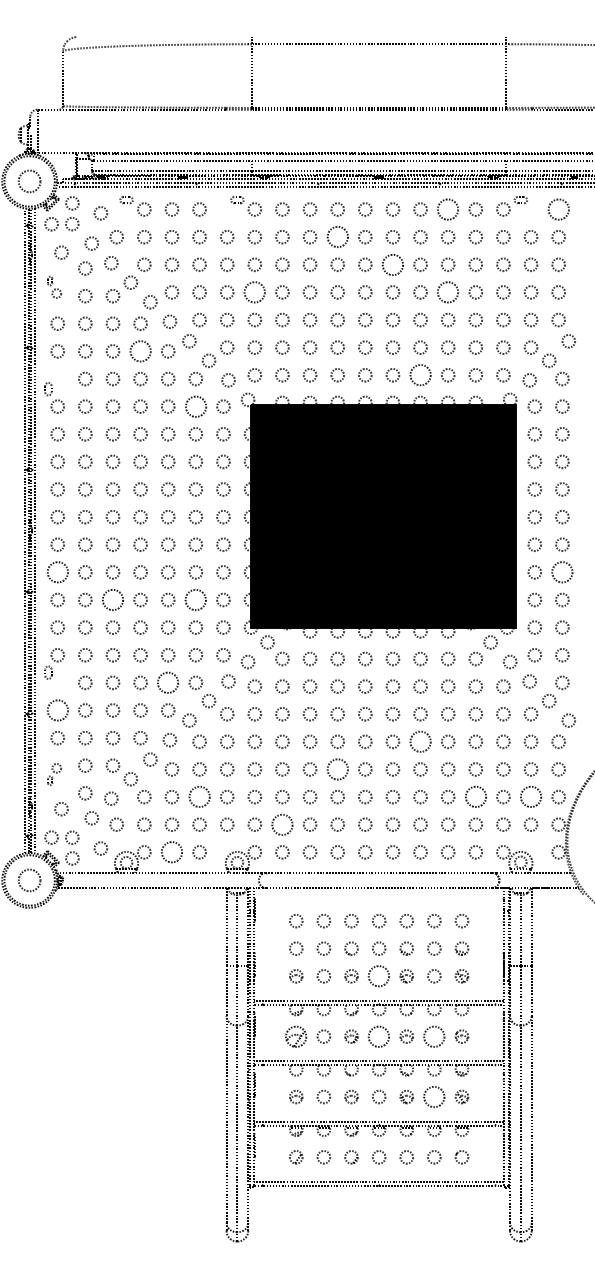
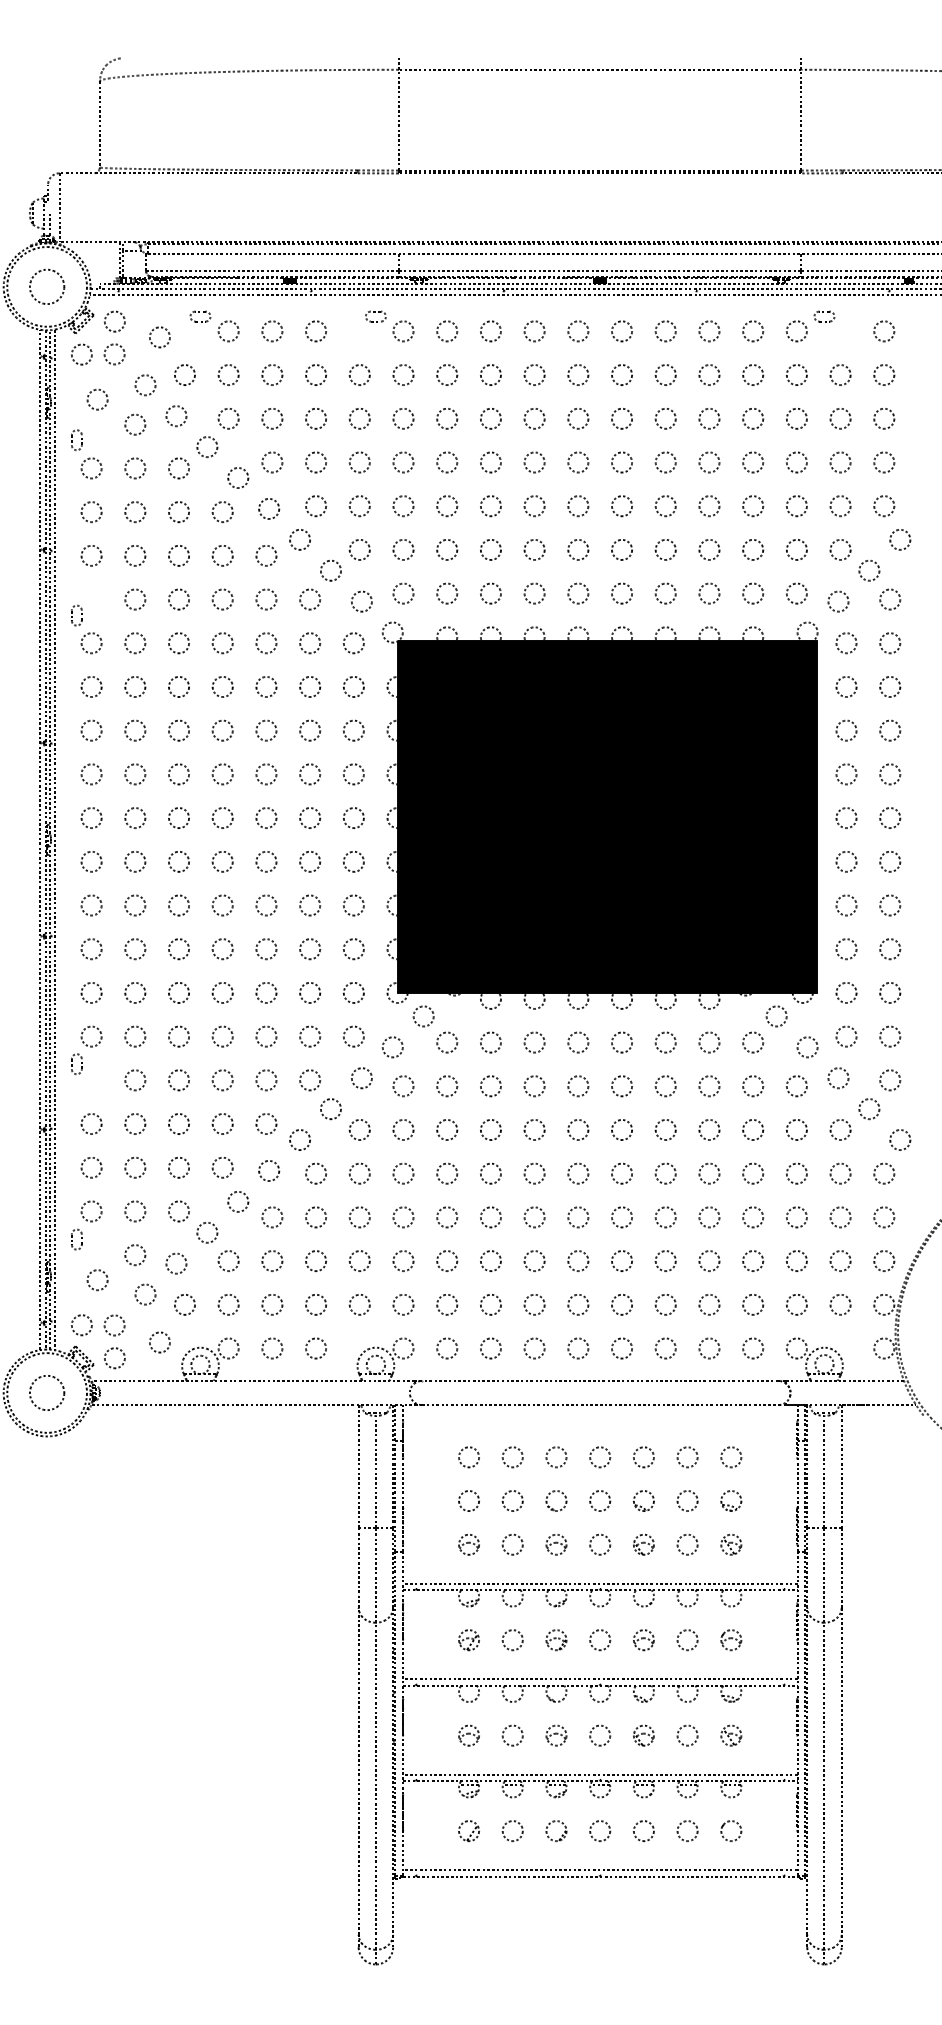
circle: (448, 209) -> (709, 331), size x0.62
circle: (558, 209) -> (884, 331), size x0.62
circle: (337, 237) -> (534, 375), size x0.62
circle: (392, 264) -> (621, 418), size x0.62
part: (54, 287) -> (86, 454), size x1.43
circle: (254, 292) -> (402, 462), size x0.62
circle: (448, 292) -> (709, 462), size x0.62
circle: (140, 351) -> (222, 555), size x0.62
circle: (420, 375) -> (665, 593), size x0.62
circle: (195, 406) -> (309, 643), size x0.62
circle: (57, 572) -> (91, 905), size x0.62
circle: (562, 572) -> (890, 905), size x0.62
circle: (112, 599) -> (178, 948), size x0.62
circle: (195, 599) -> (309, 948), size x0.62
circle: (168, 682) -> (266, 1079), size x0.62
circle: (57, 710) -> (91, 1124), size x0.62
circle: (420, 741) -> (665, 1173), size x0.62
circle: (337, 769) -> (534, 1217), size x0.62
part: (54, 774) -> (86, 1225), size x1.43
circle: (199, 797) -> (315, 1261), size x0.62
circle: (475, 797) -> (752, 1261), size x0.62
circle: (530, 797) -> (839, 1261), size x0.62
circle: (282, 824) -> (447, 1304), size x0.62
circle: (171, 852) -> (271, 1348), size x0.62
circle: (379, 976) -> (600, 1544), size x0.62
part: (296, 1036) -> (469, 1639), size x0.62
circle: (379, 1036) -> (600, 1639), size x0.62
circle: (434, 1036) -> (687, 1639), size x0.62
circle: (434, 1096) -> (687, 1734), size x0.62

